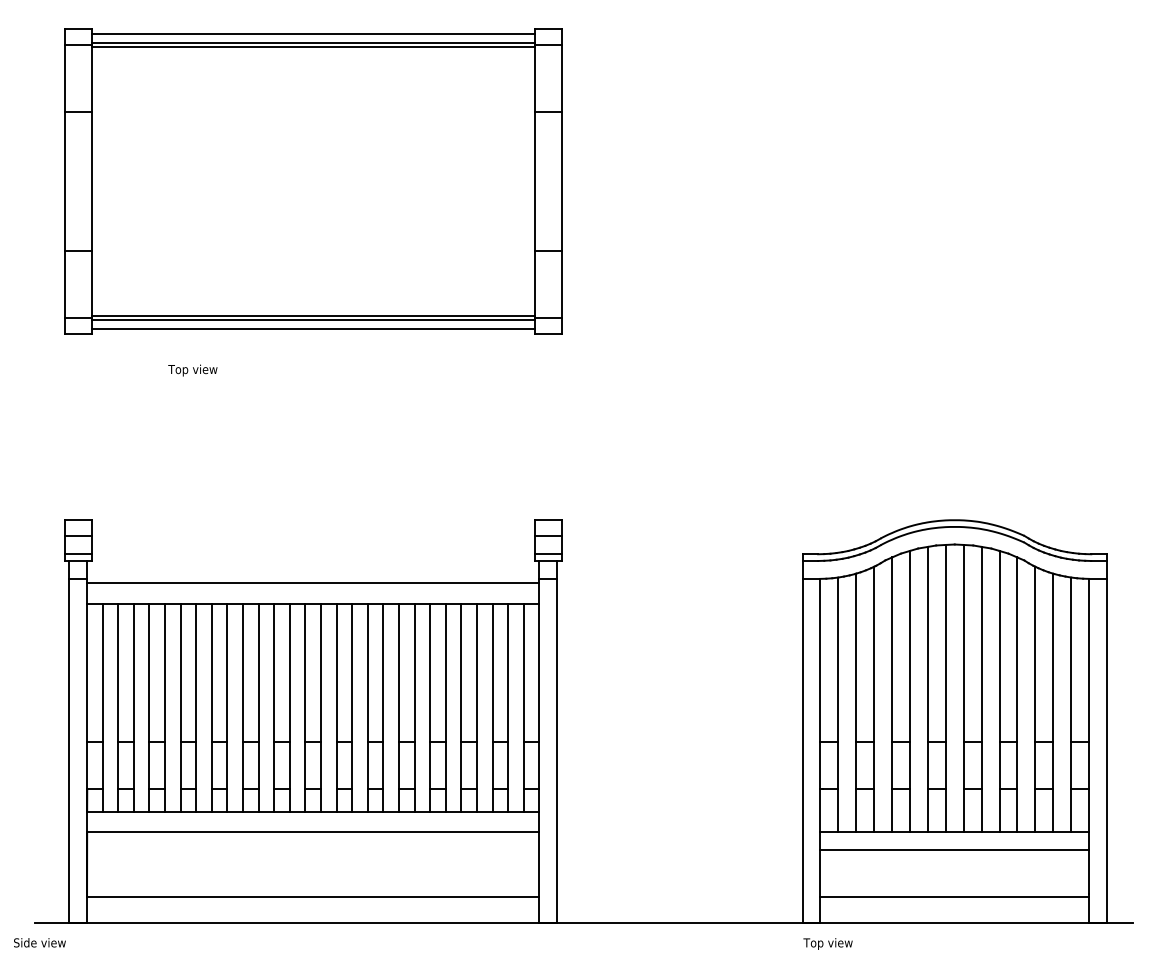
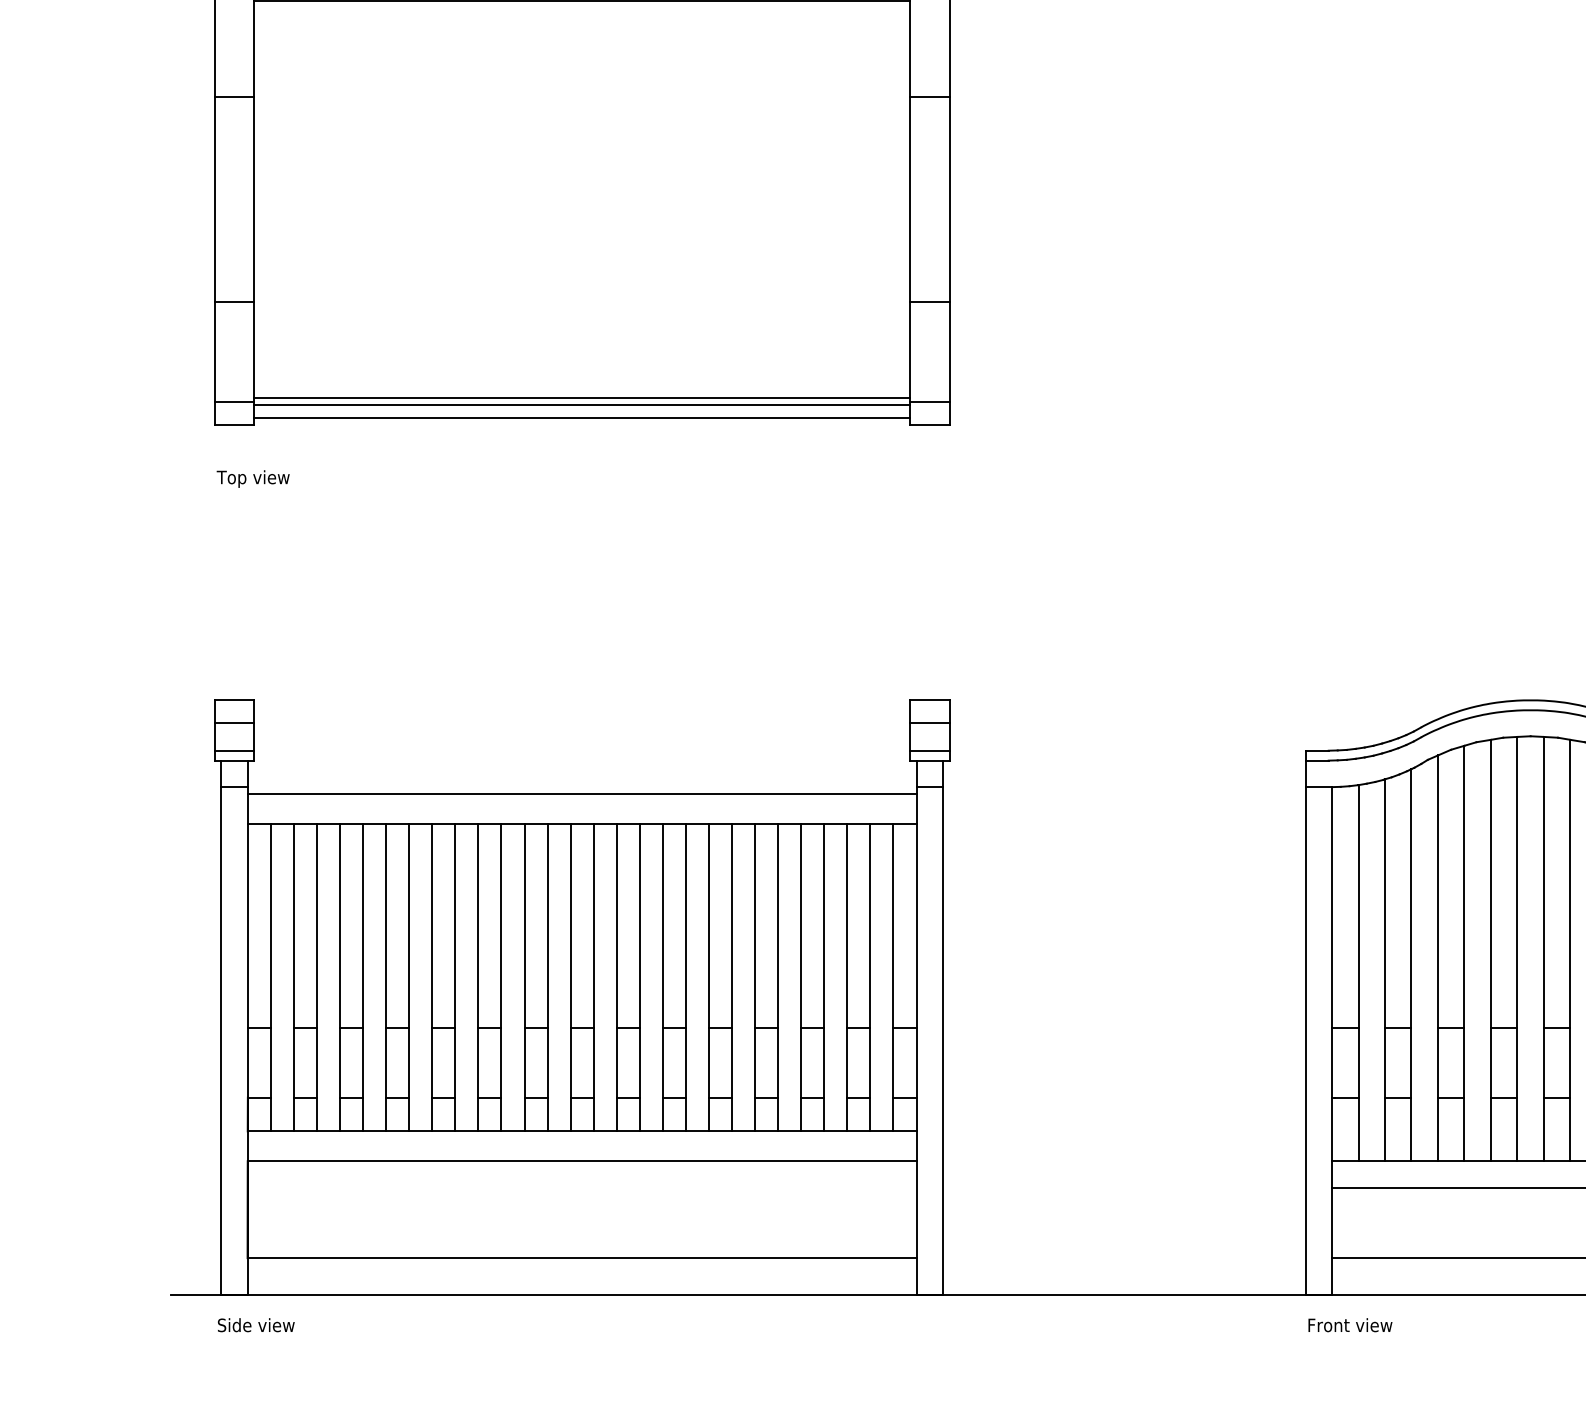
text: (192, 370) -> (252, 478), moved
text: (39, 942) -> (255, 1324), moved
text: (832, 943) -> (1349, 1326), Top view -> Front view

